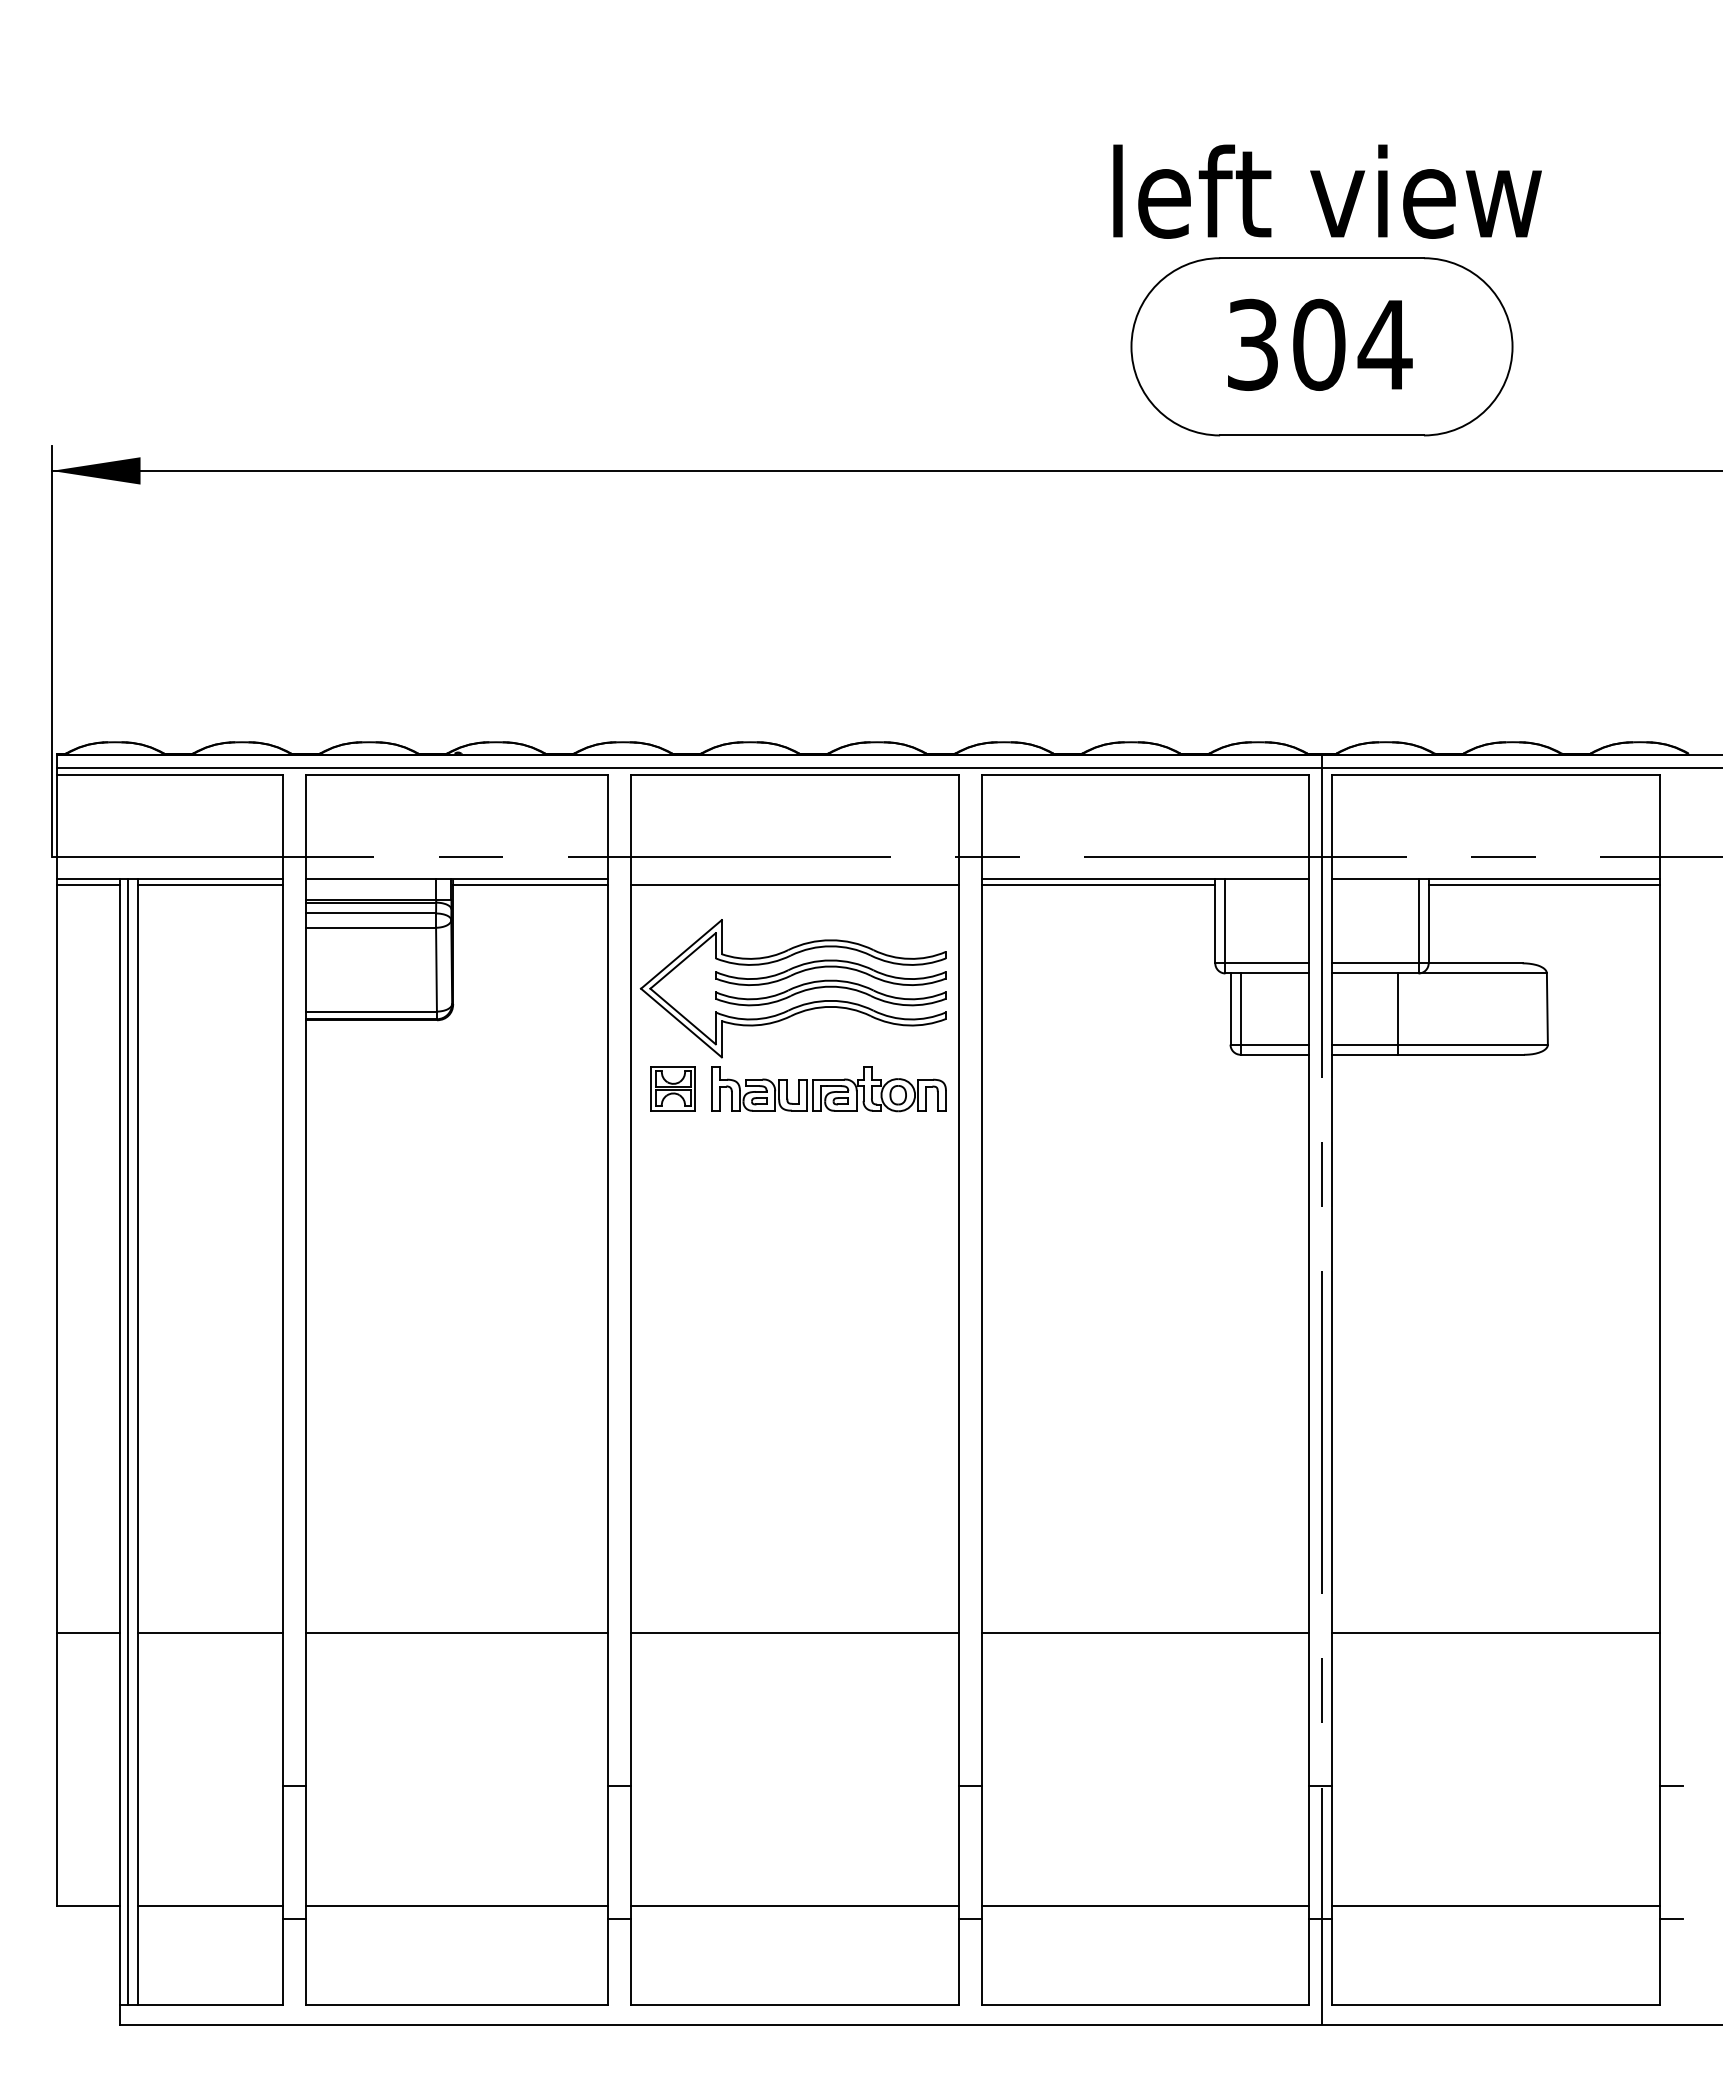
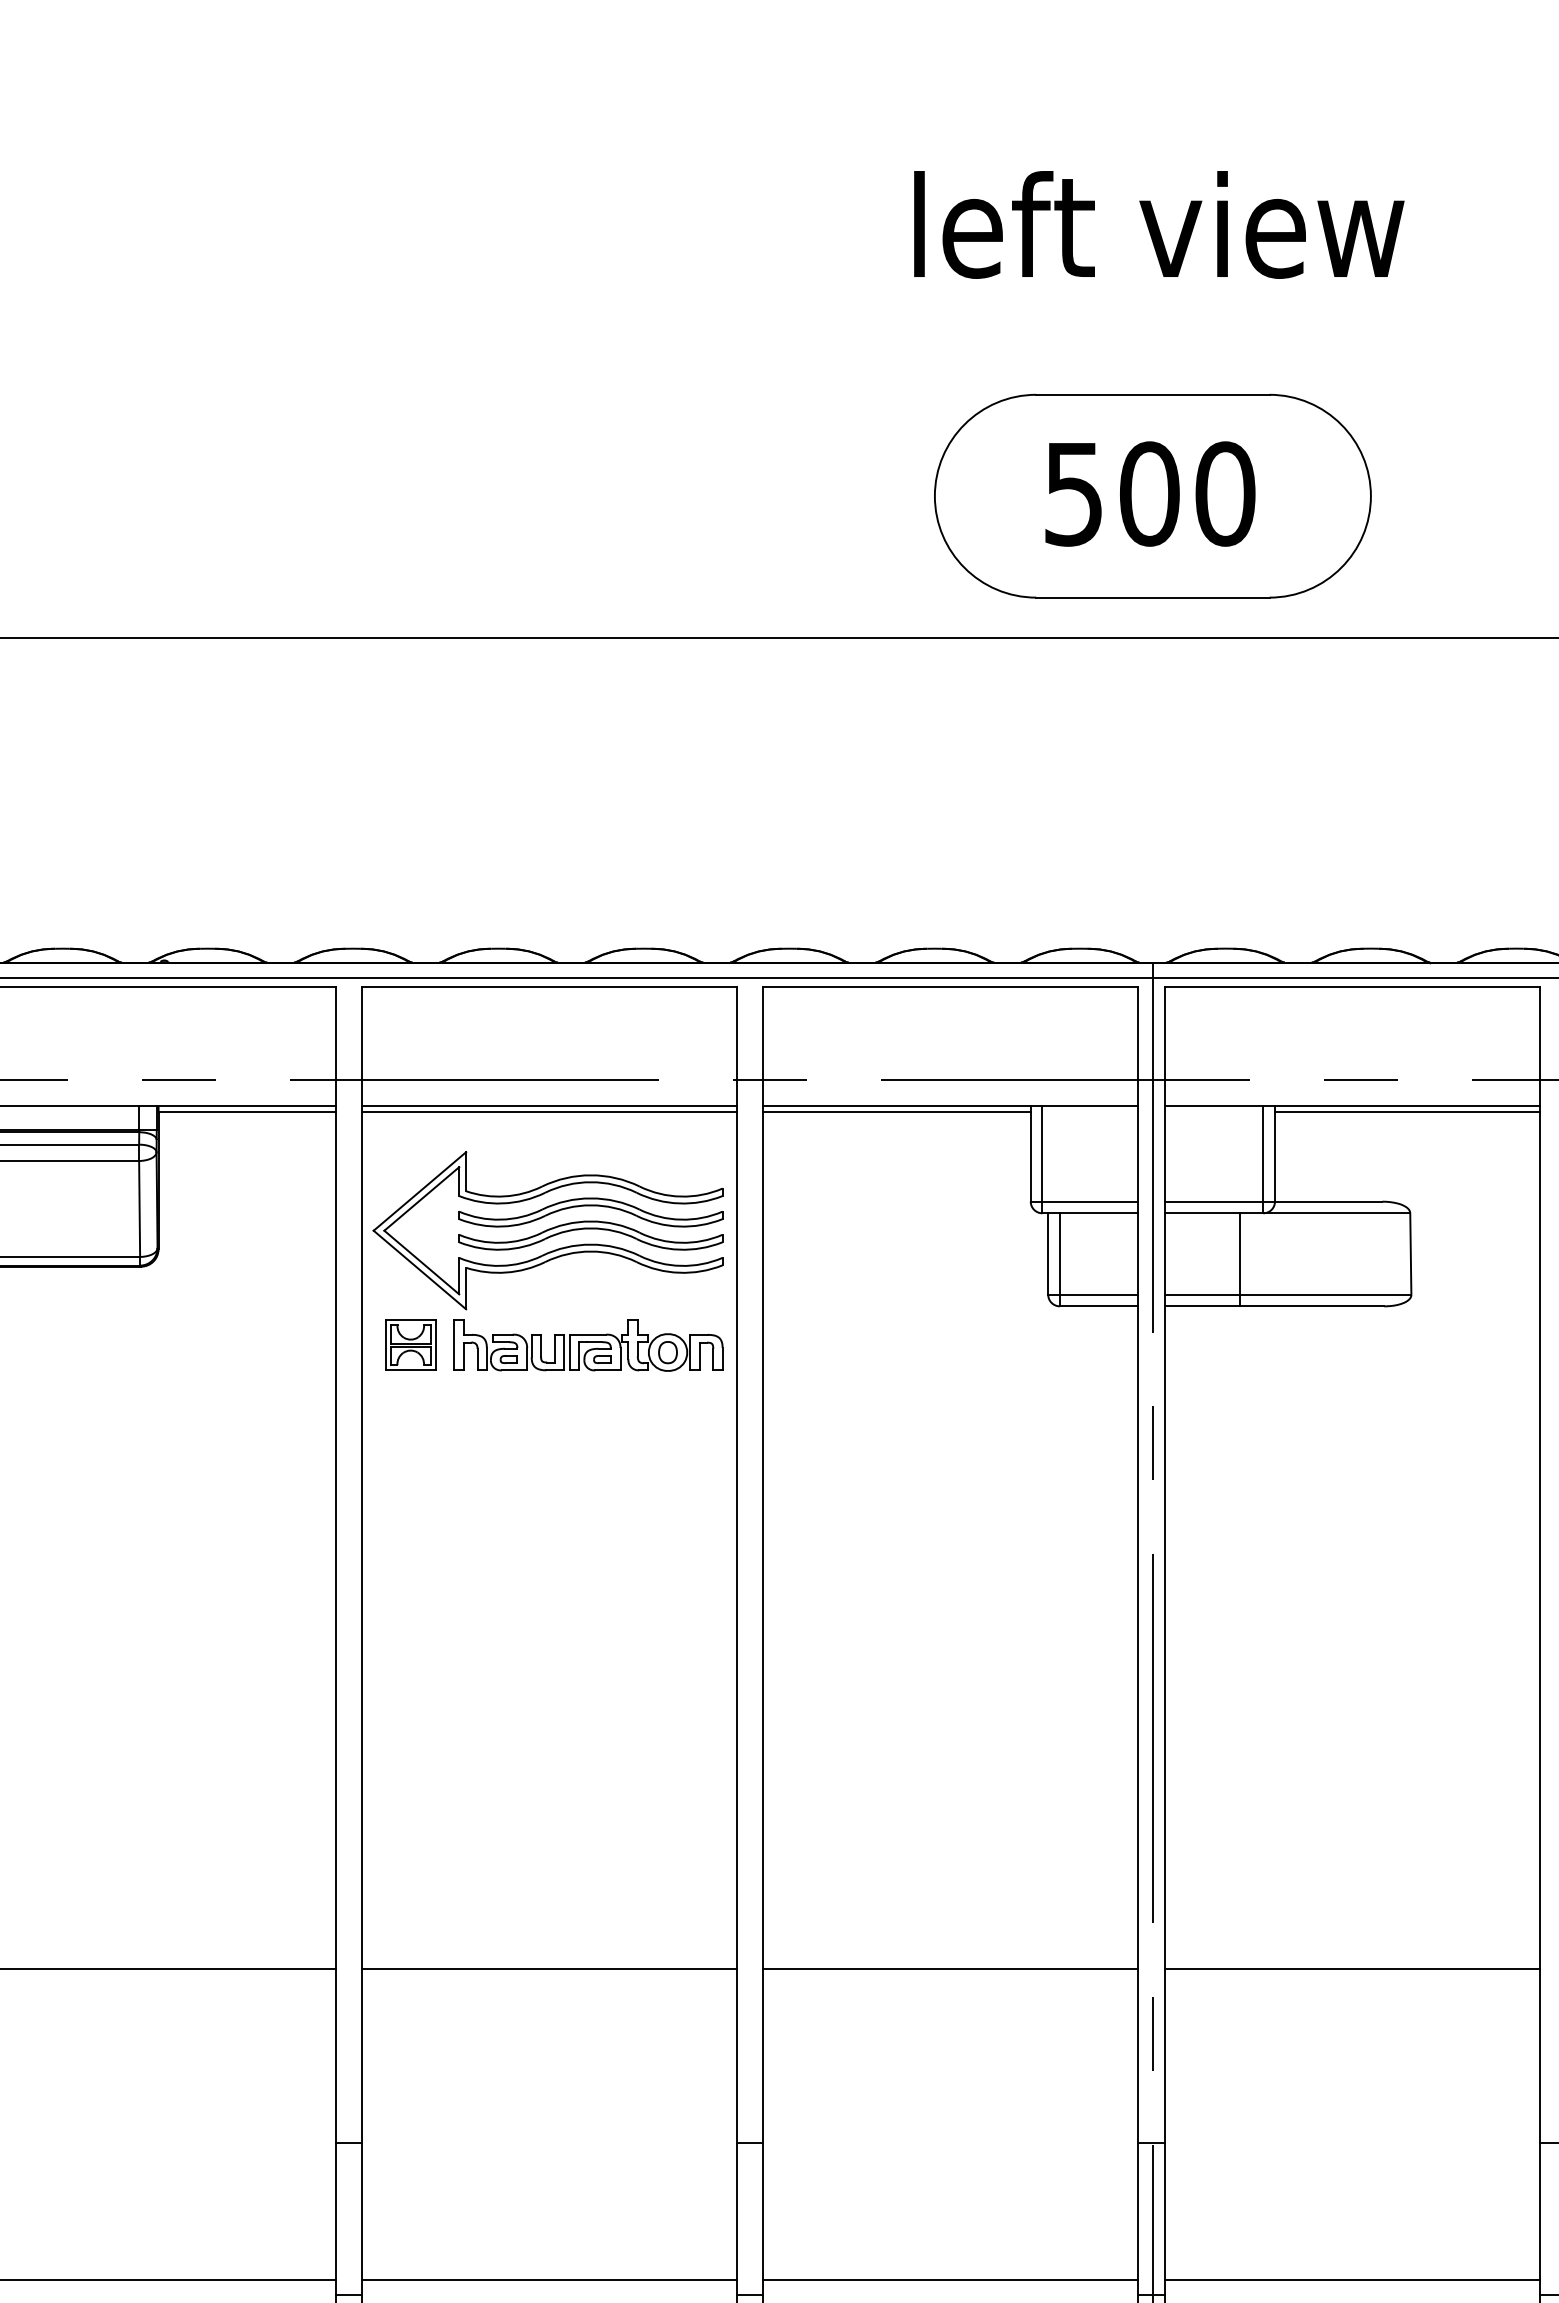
text: (1327, 191) -> (1159, 224), moved
text: (1320, 344) -> (1151, 493), 304 -> 500
line: (794, 879) -> (549, 1105), added

